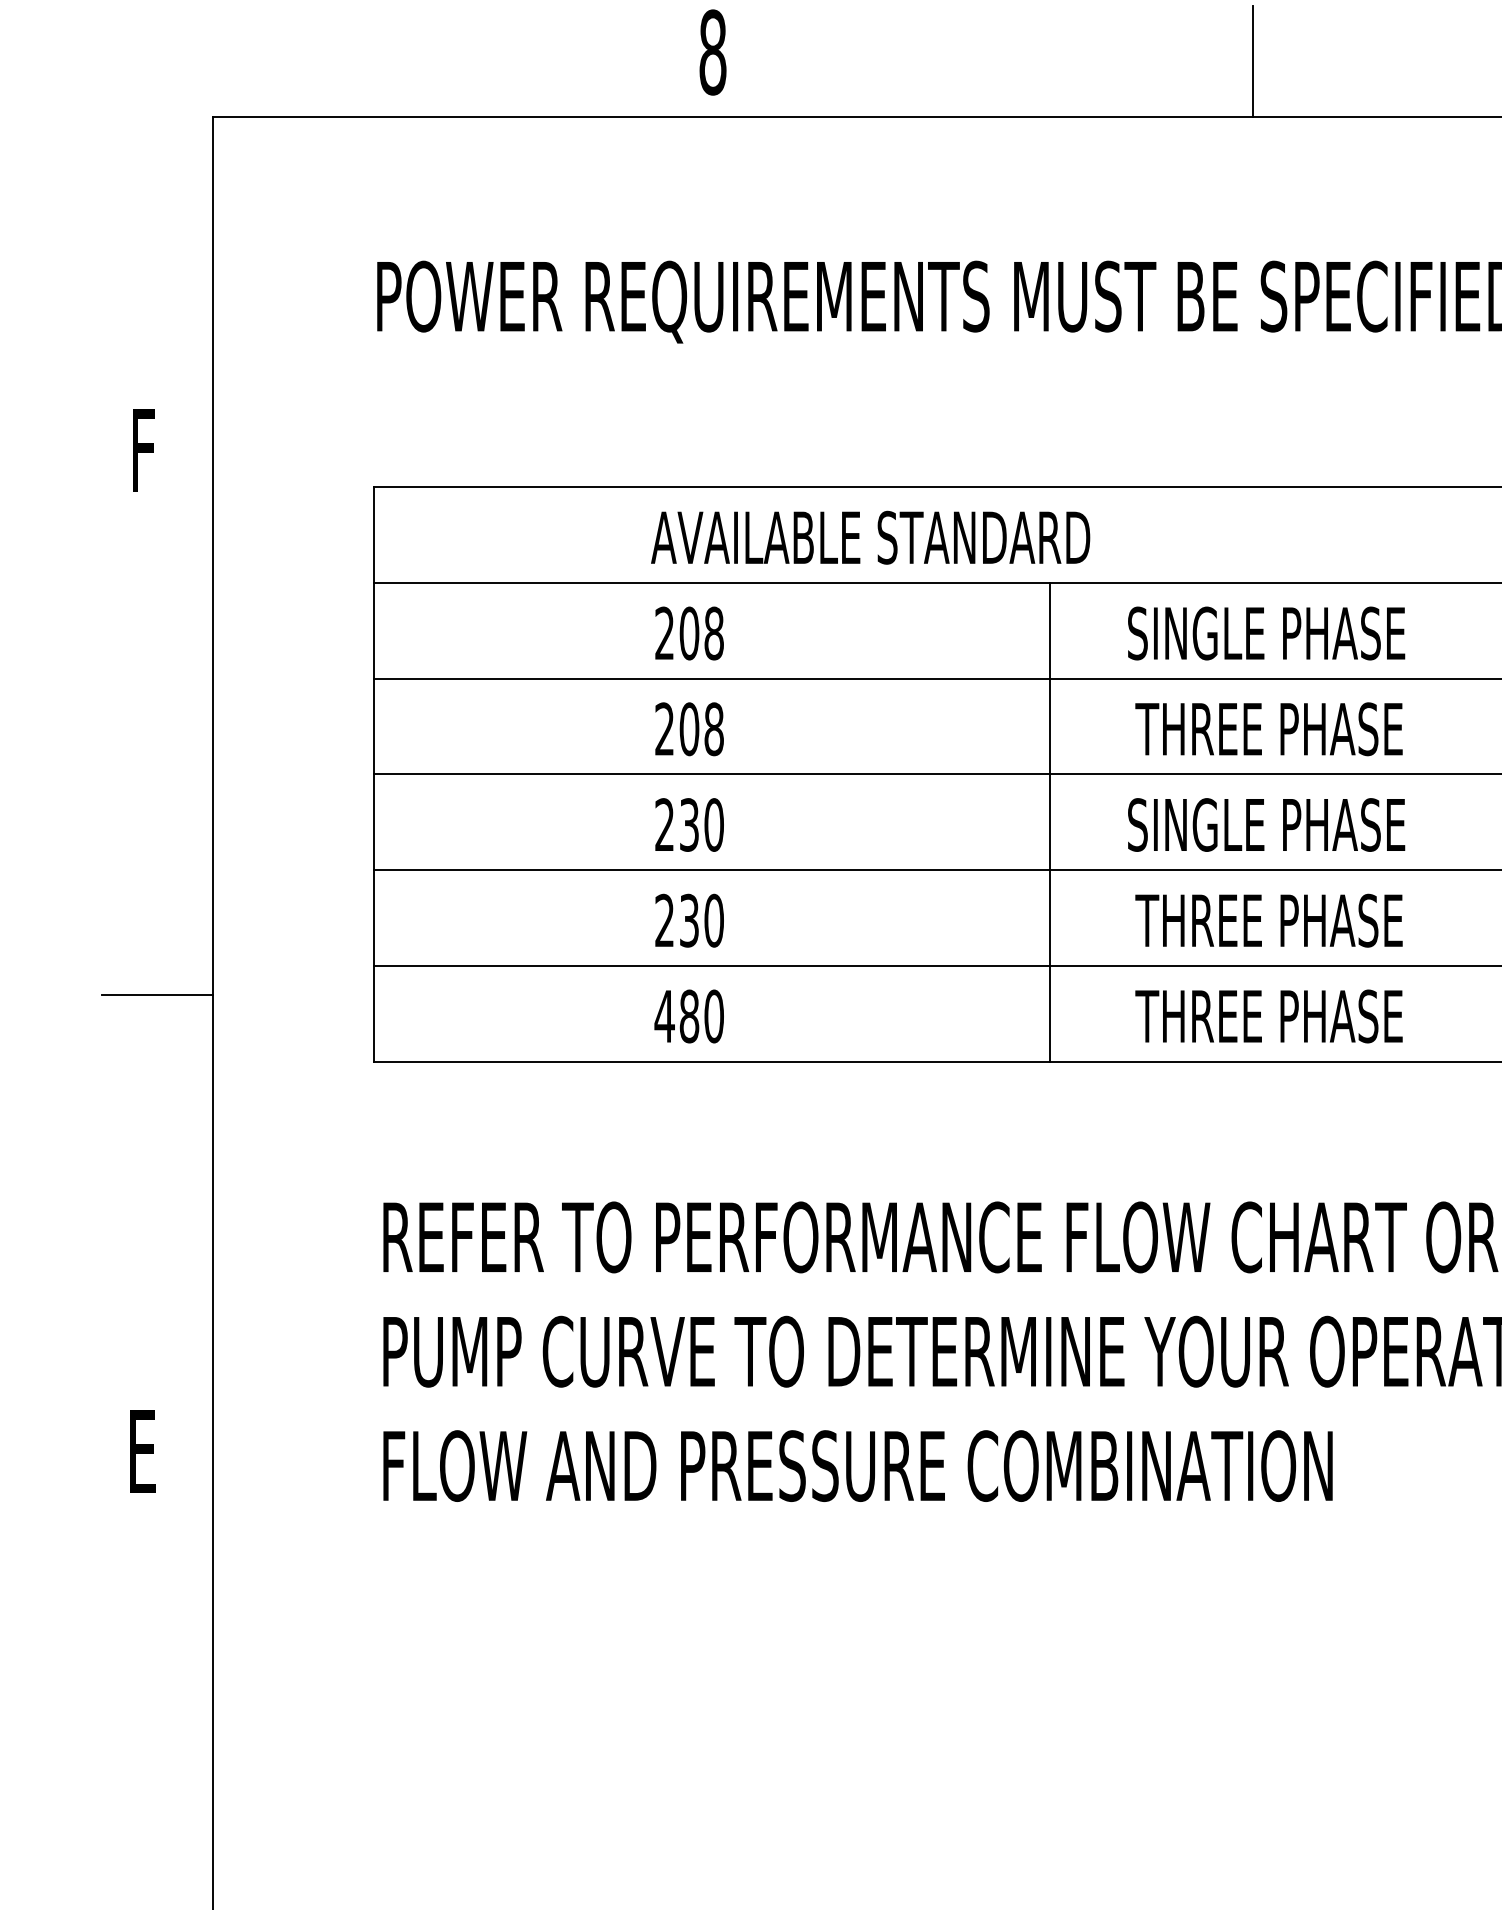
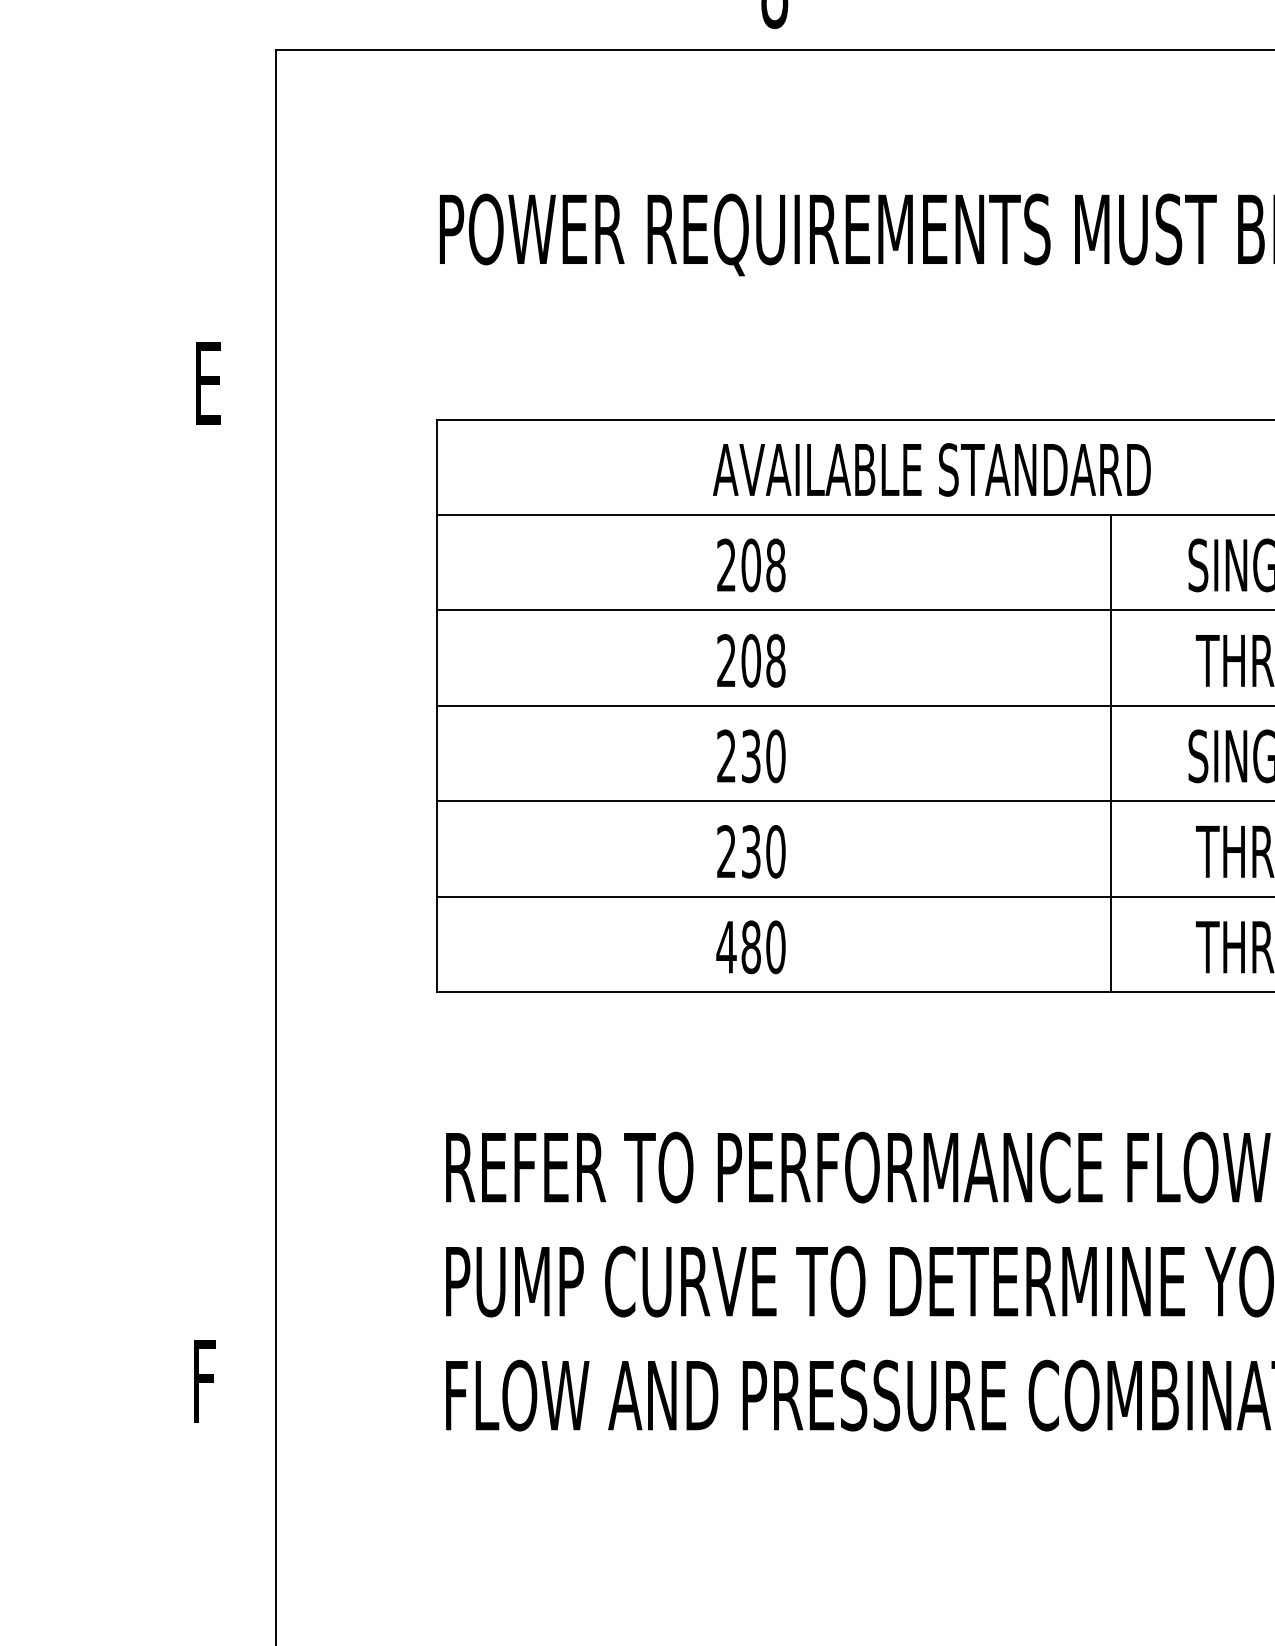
text: (147, 450) -> (210, 382), F -> E
line: (156, 995) -> (219, 926), removed
text: (145, 1451) -> (208, 1381), E -> F

